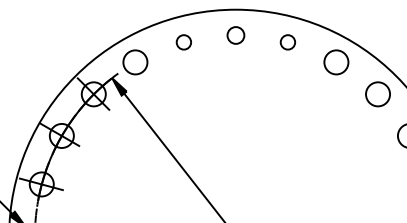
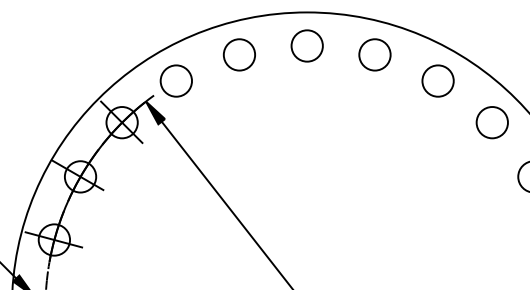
circle: (235, 35) -> (306, 46), size x1.43
circle: (183, 42) -> (238, 55), size x1.67
circle: (287, 42) -> (374, 55), size x1.67

